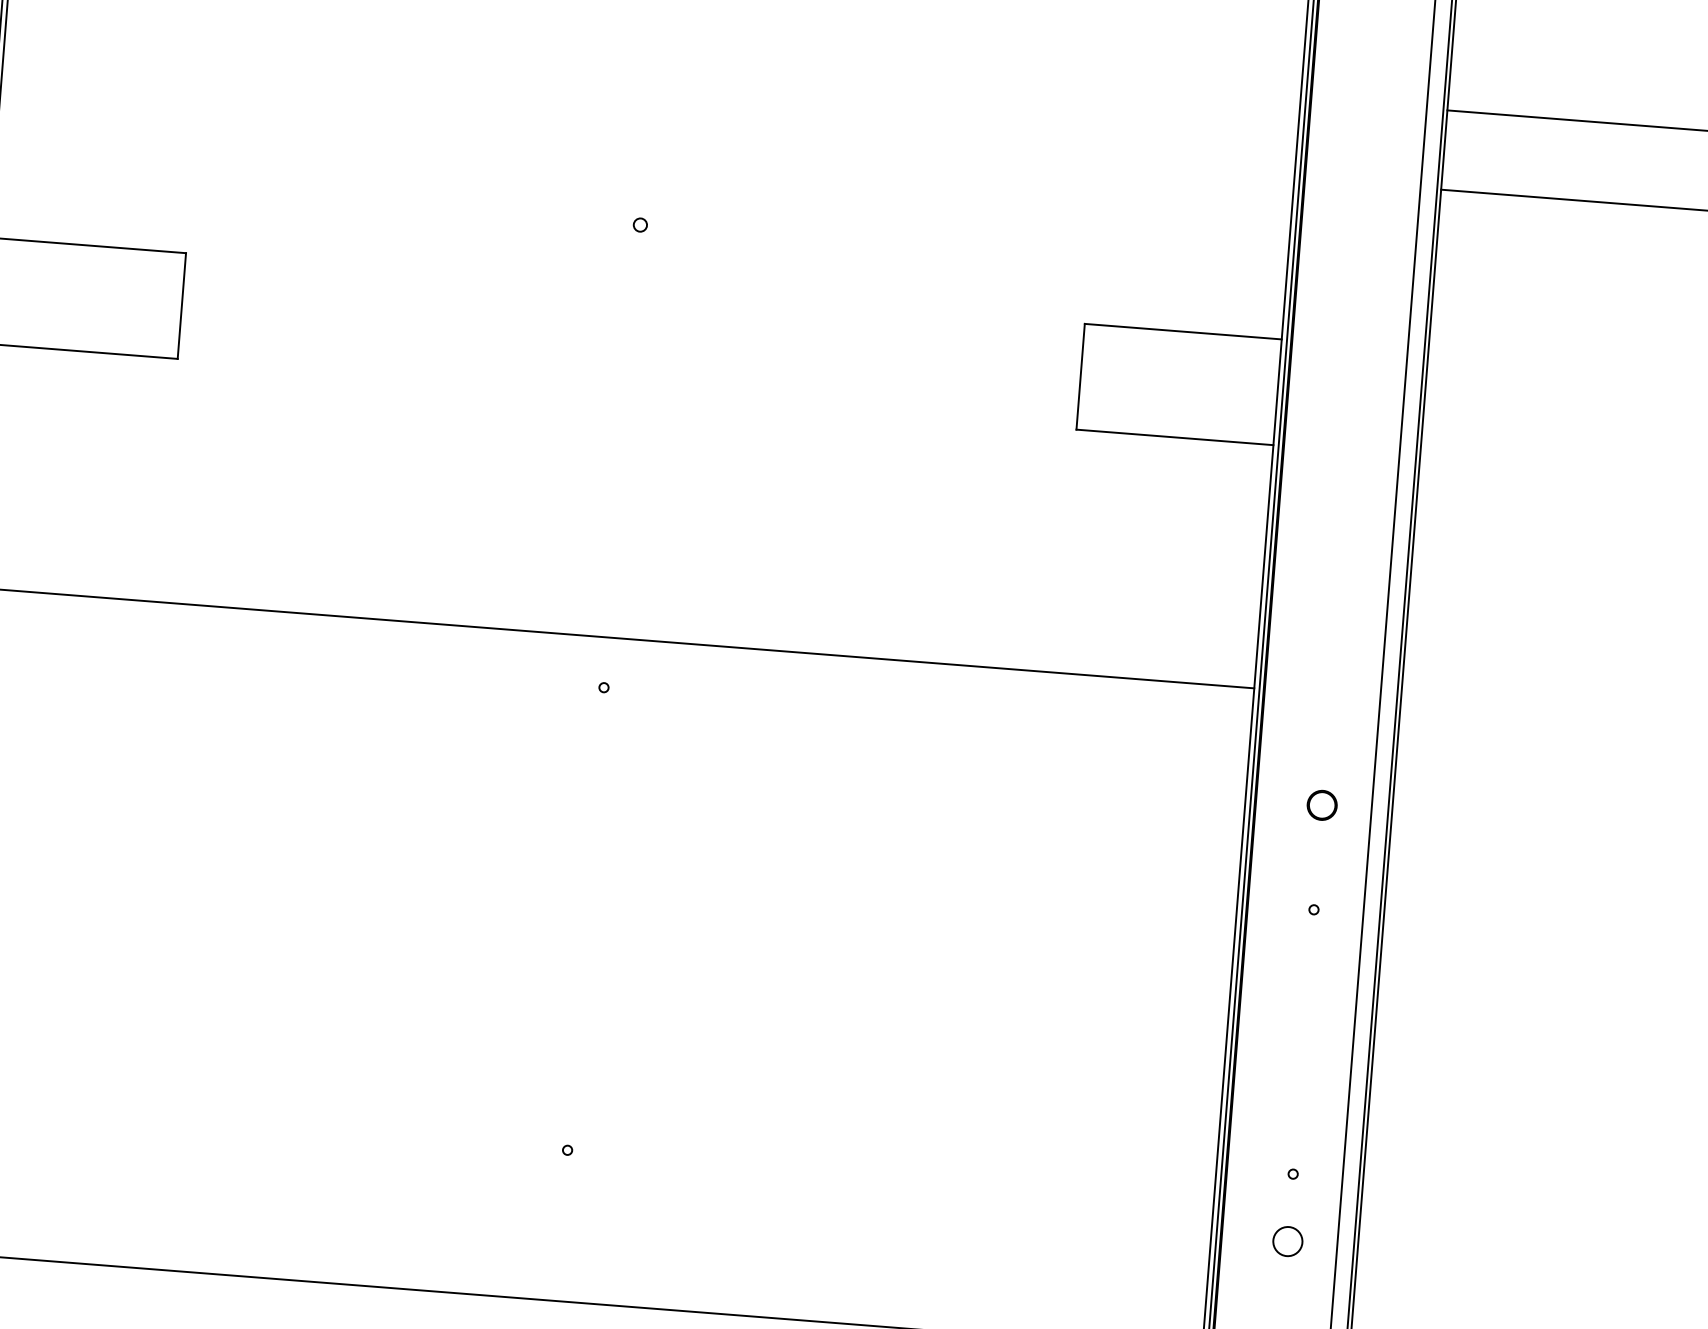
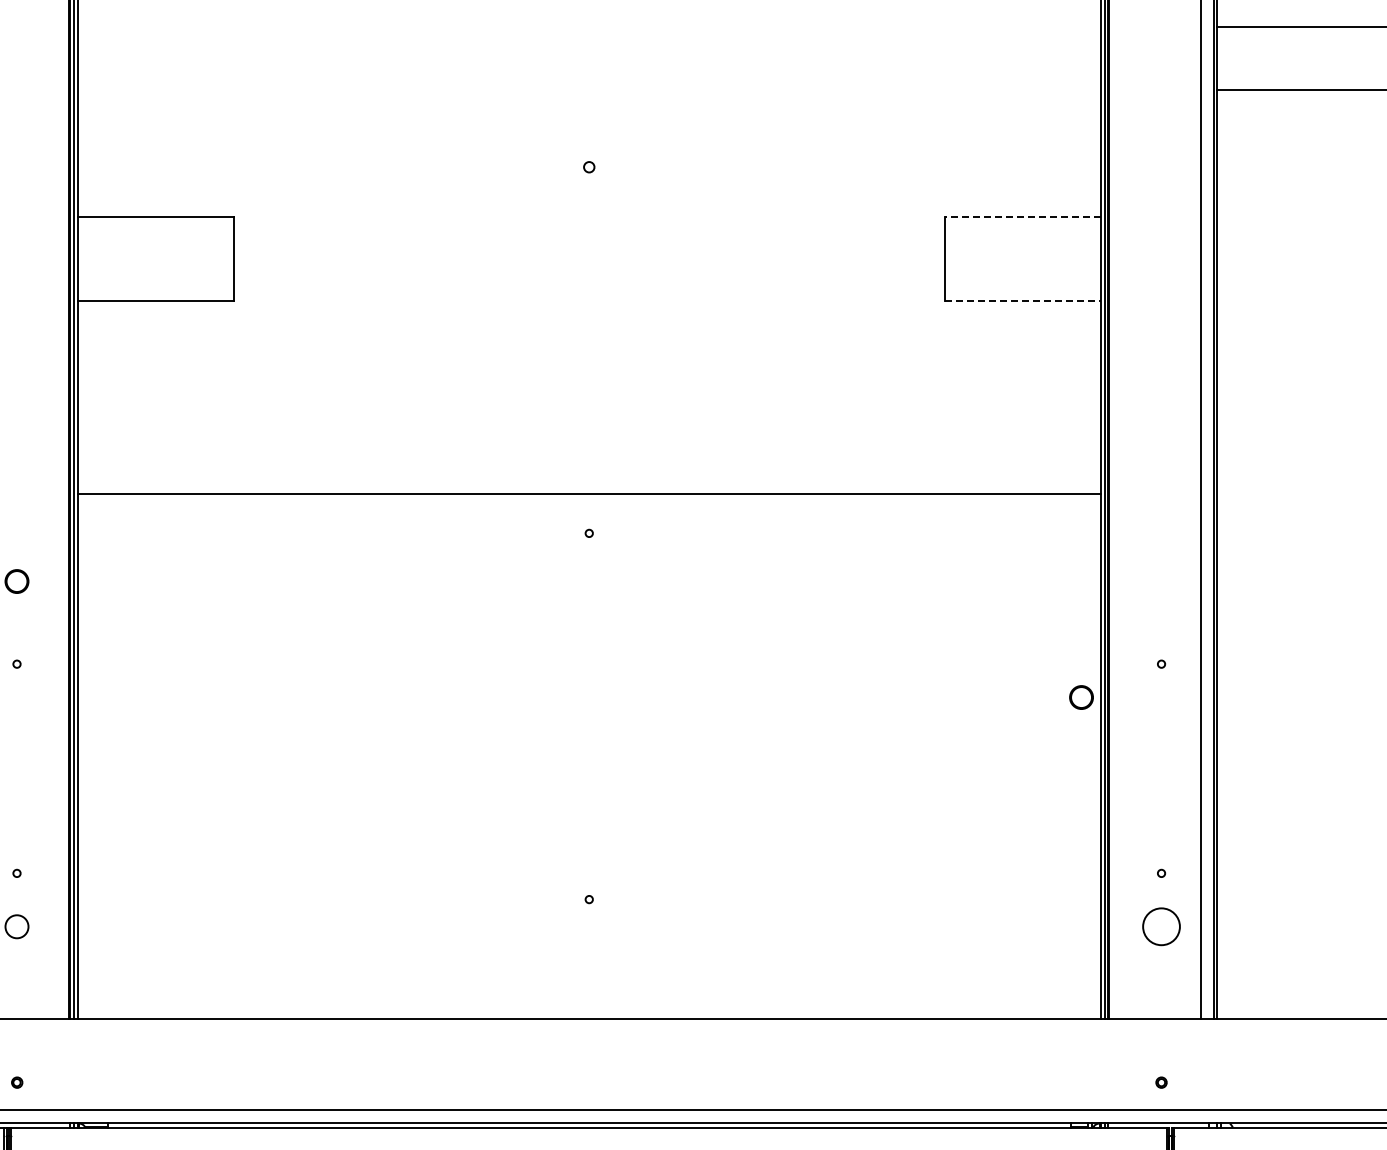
line: (1182, 331) -> (1022, 217), solid -> dashed
line: (1174, 437) -> (1022, 301), solid -> dashed
circle: (1322, 805) -> (1081, 697), moved
circle: (1287, 1241) -> (1161, 926), size x1.6

